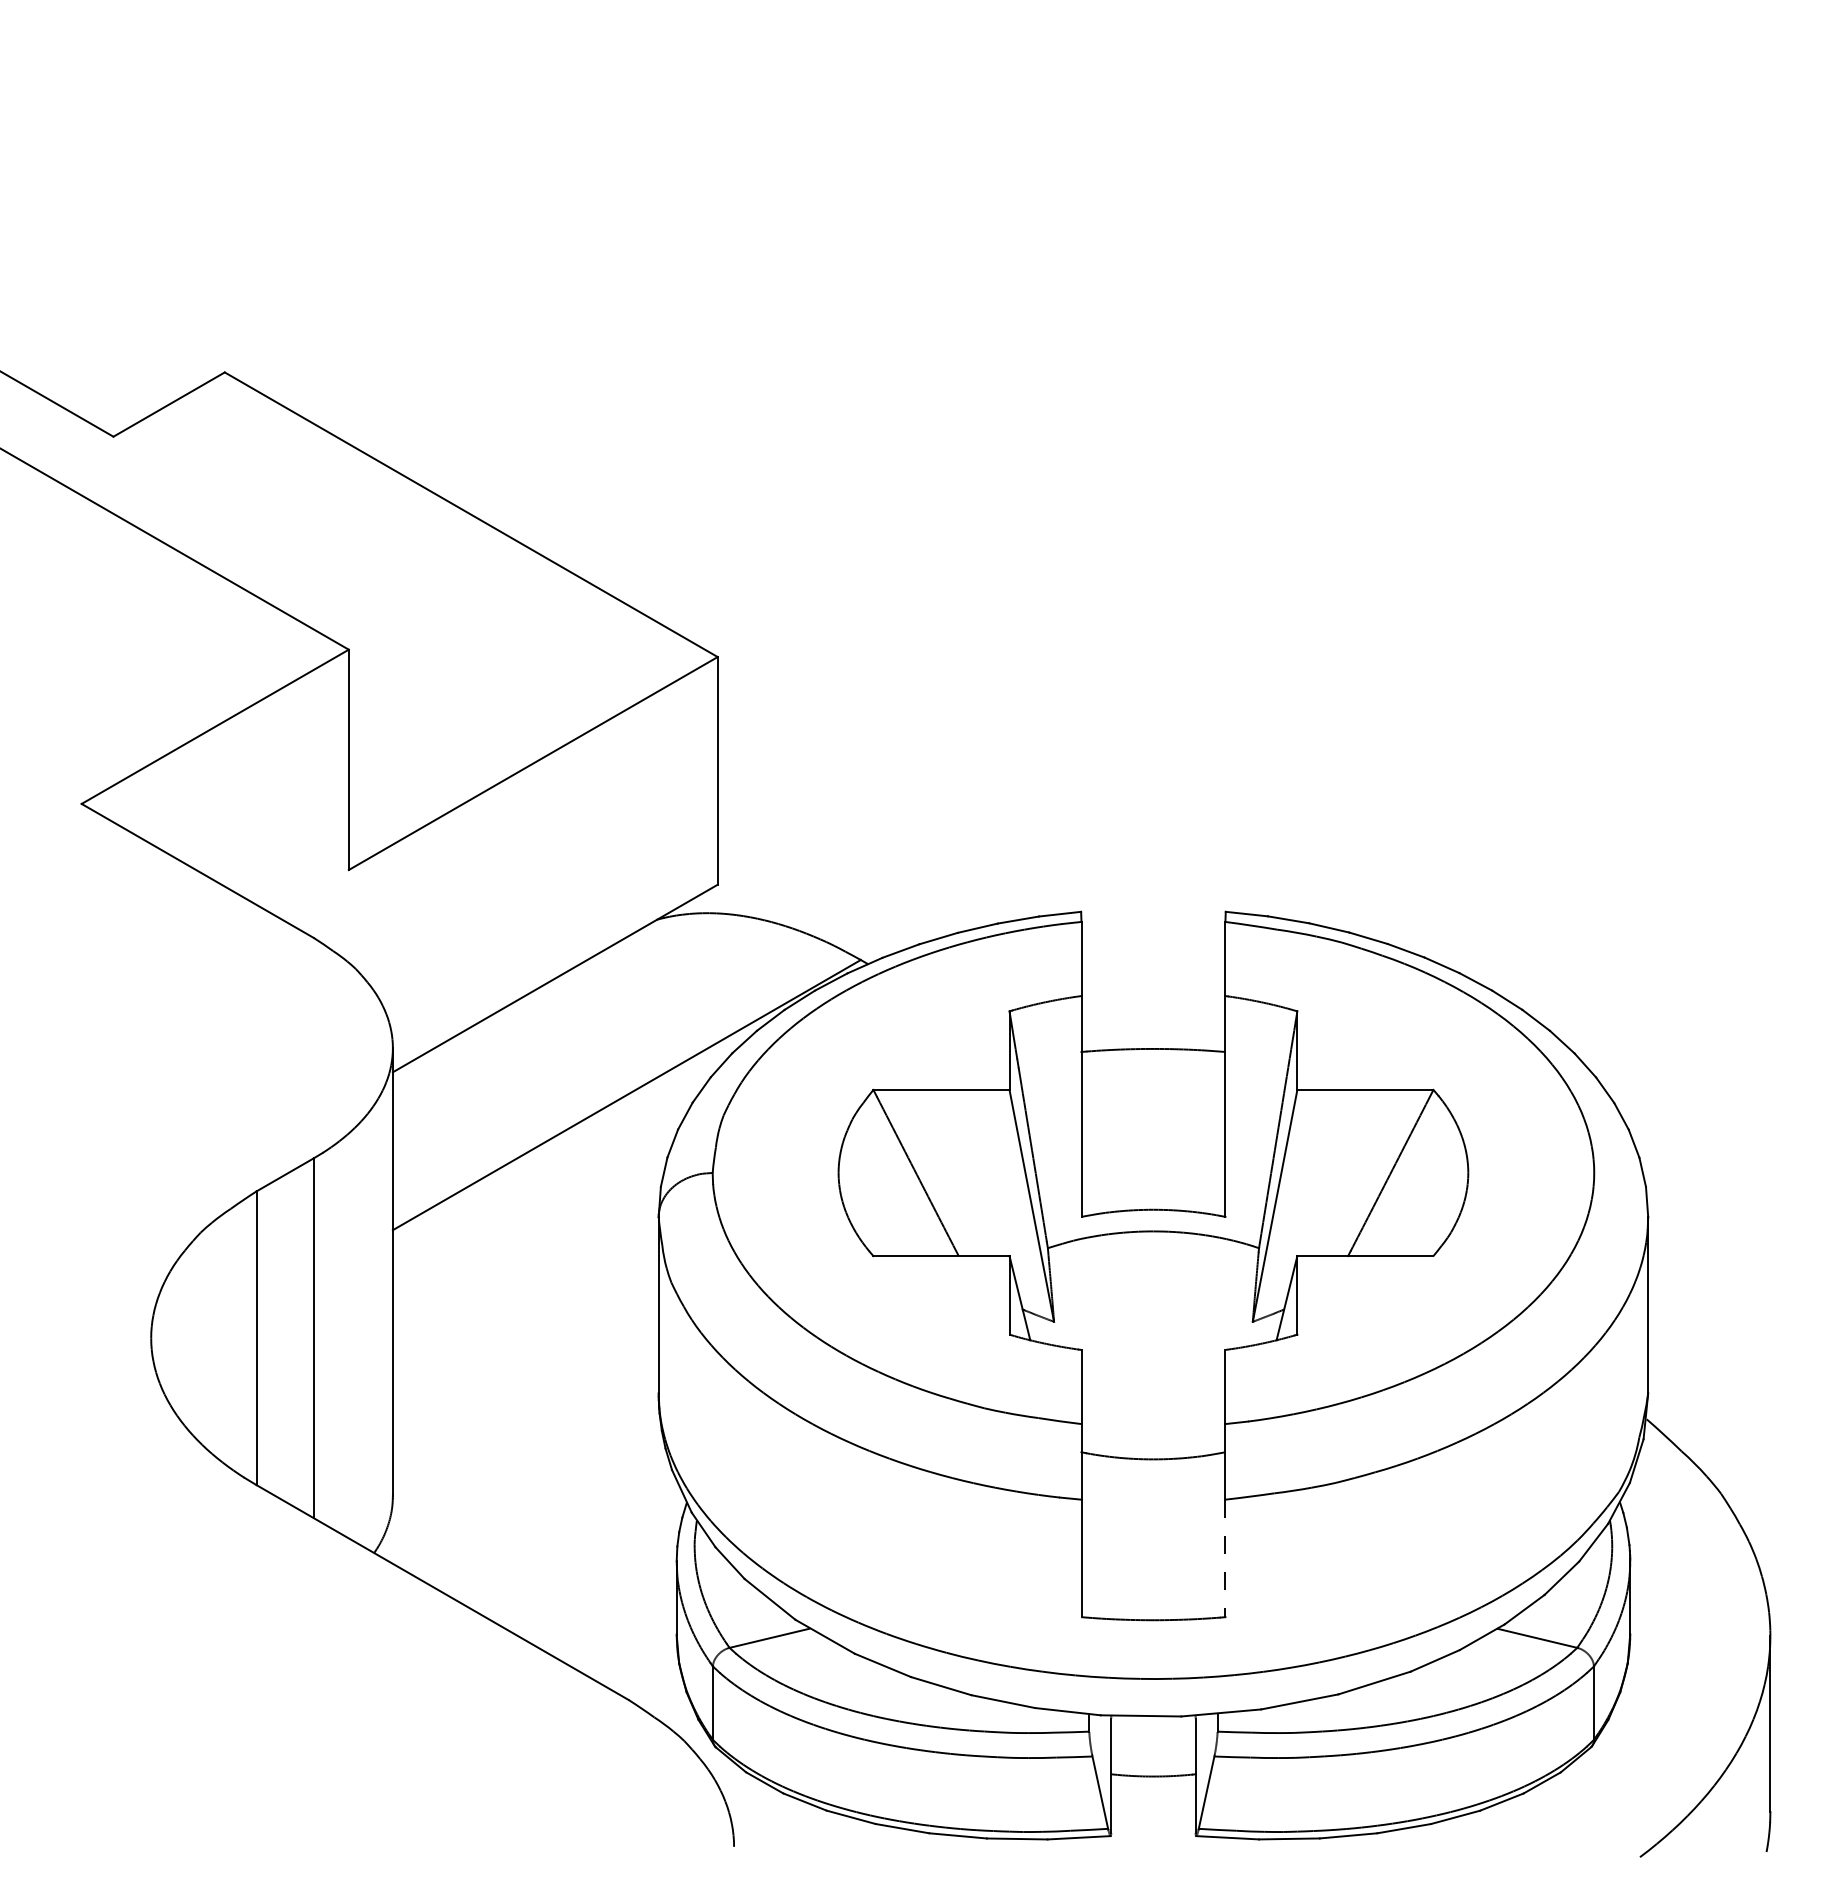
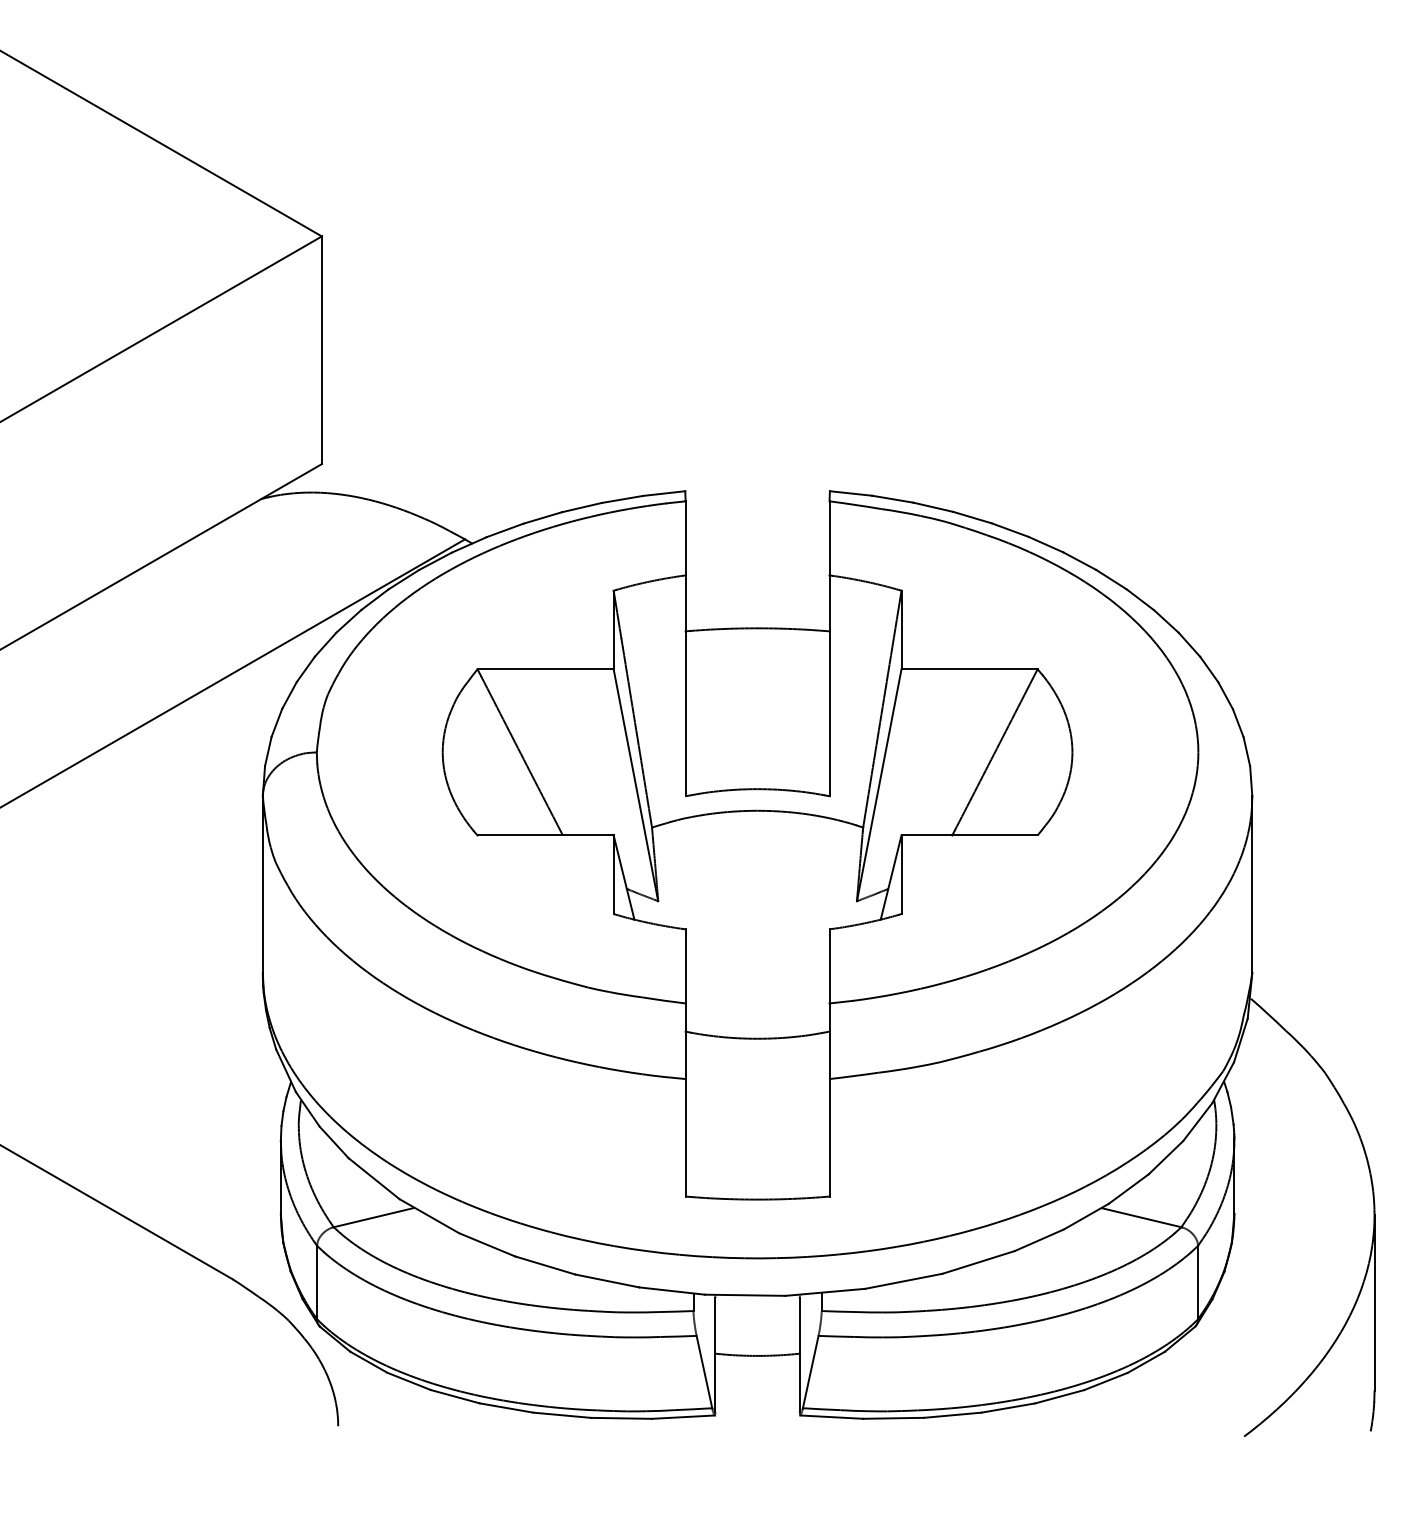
line: (1225, 1558) -> (829, 1137), dashed -> solid

